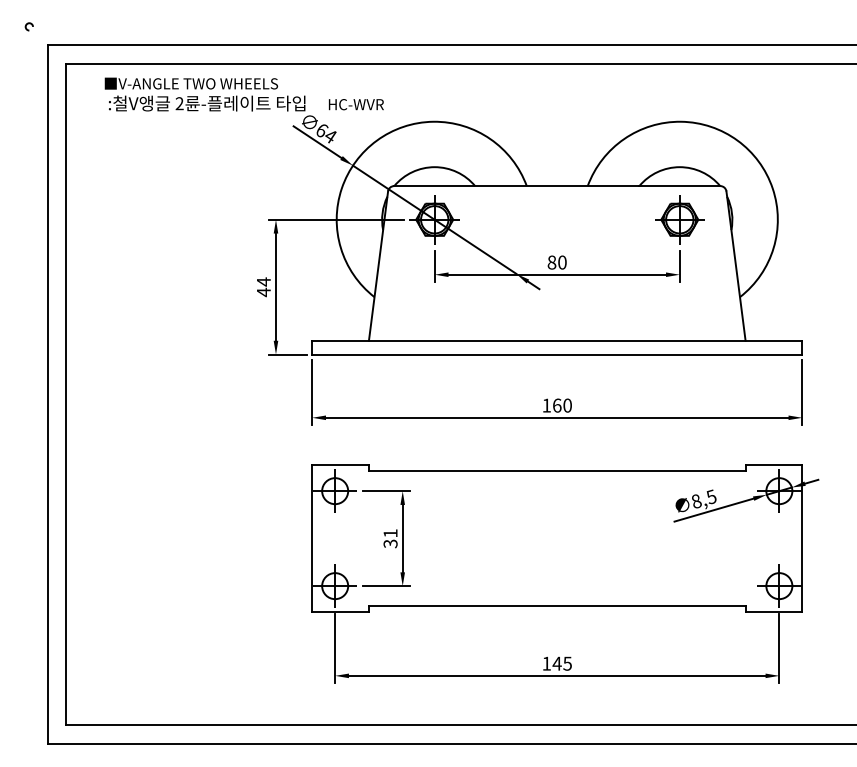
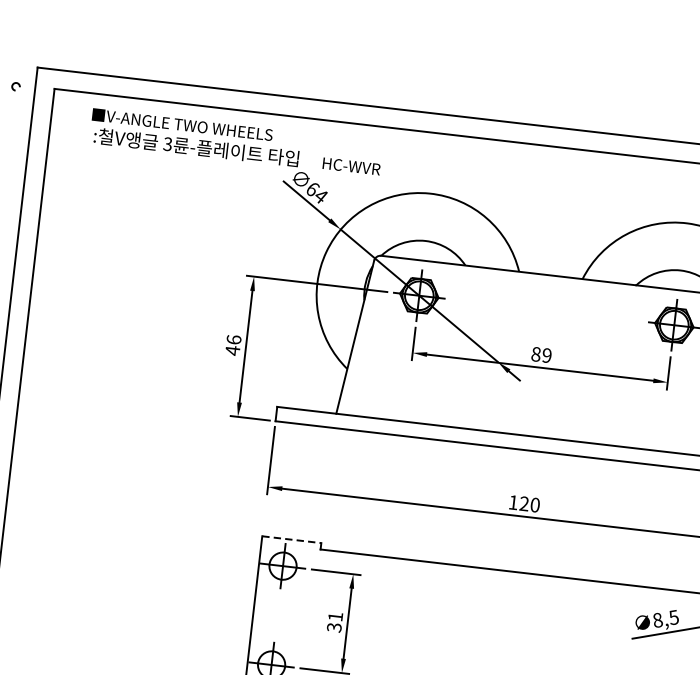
arc: (27, 25) -> (14, 85), moved
text: (179, 103) -> (167, 144), 2 -> 3
text: (562, 262) -> (547, 355), 80 -> 89
text: (263, 281) -> (233, 339), 44 -> 46
text: (557, 405) -> (524, 503), 160 -> 120
line: (341, 465) -> (292, 540), solid -> dashed

